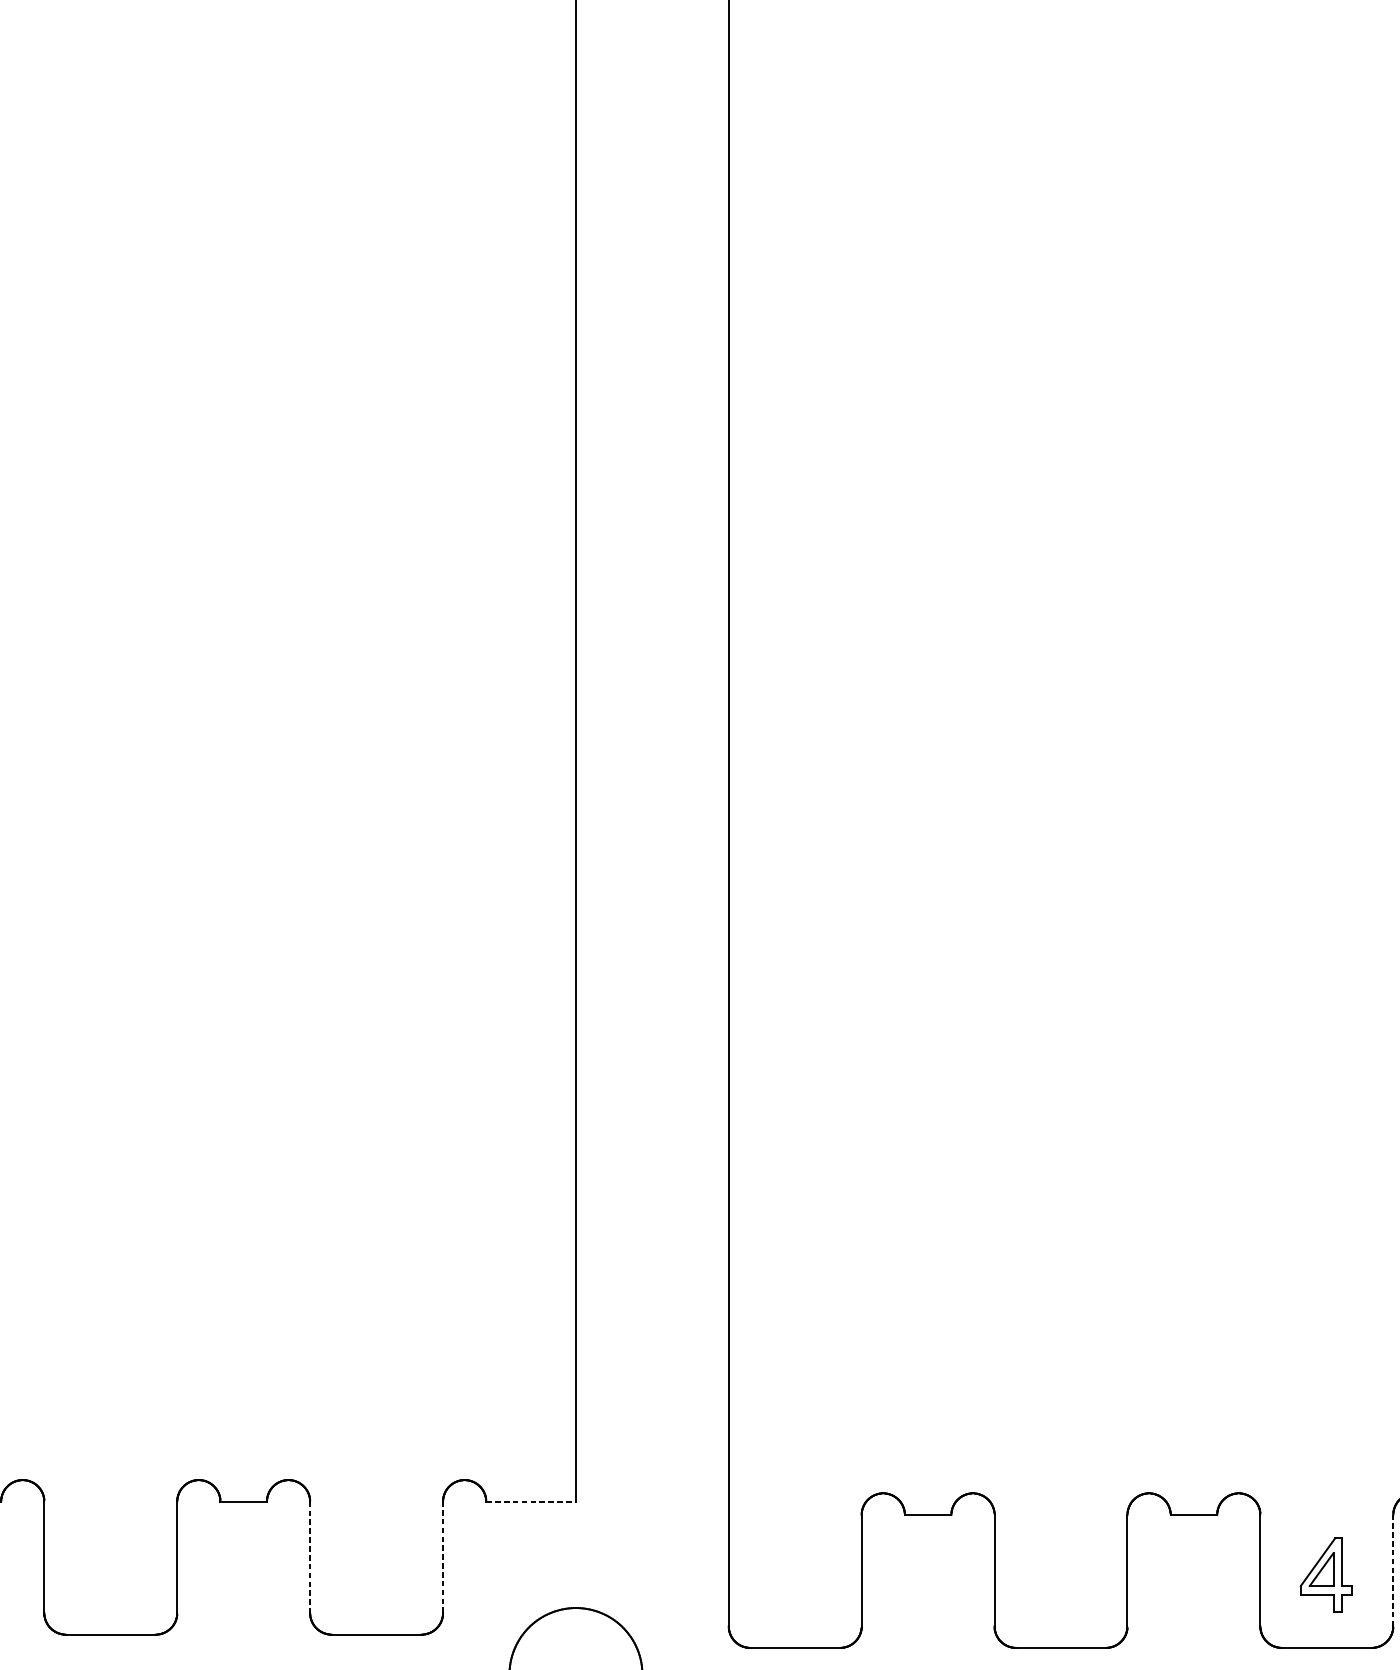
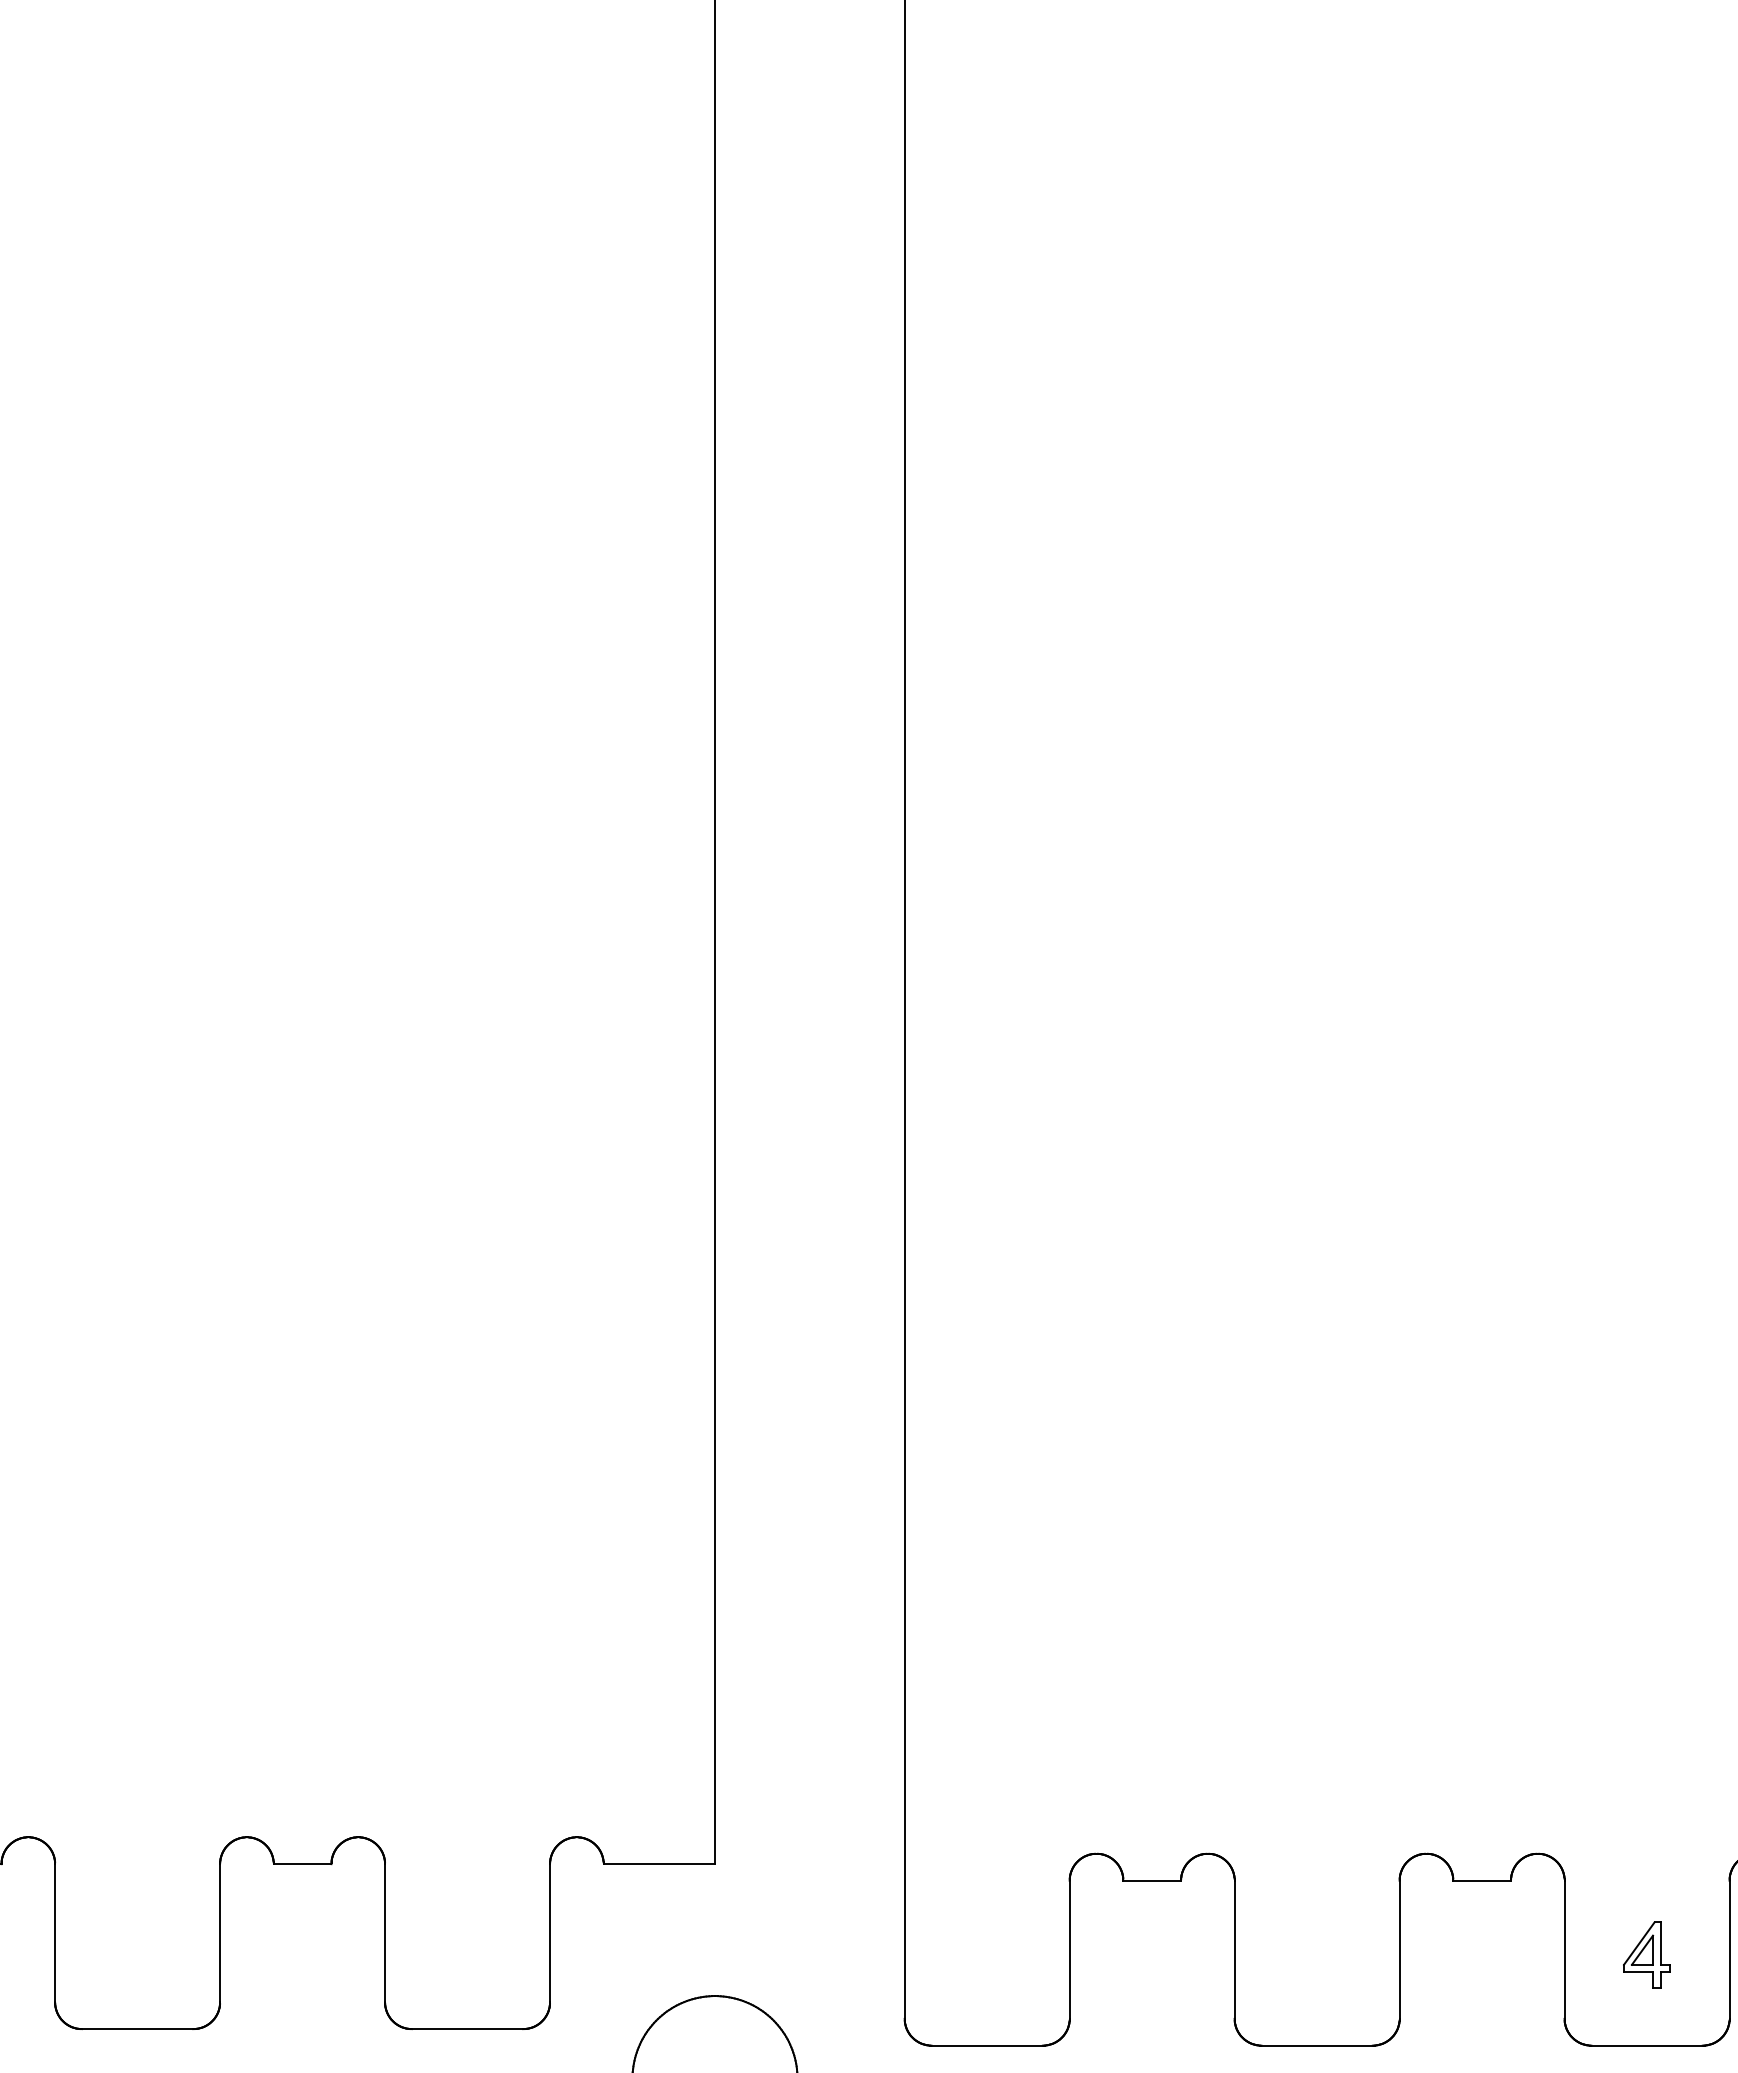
line: (531, 1502) -> (659, 1864), dashed -> solid
line: (443, 1556) -> (550, 1932), dashed -> solid
line: (310, 1557) -> (385, 1933), dashed -> solid
line: (1393, 1570) -> (1729, 1949), dashed -> solid
part: (1326, 1574) -> (1646, 1954), size x0.71

